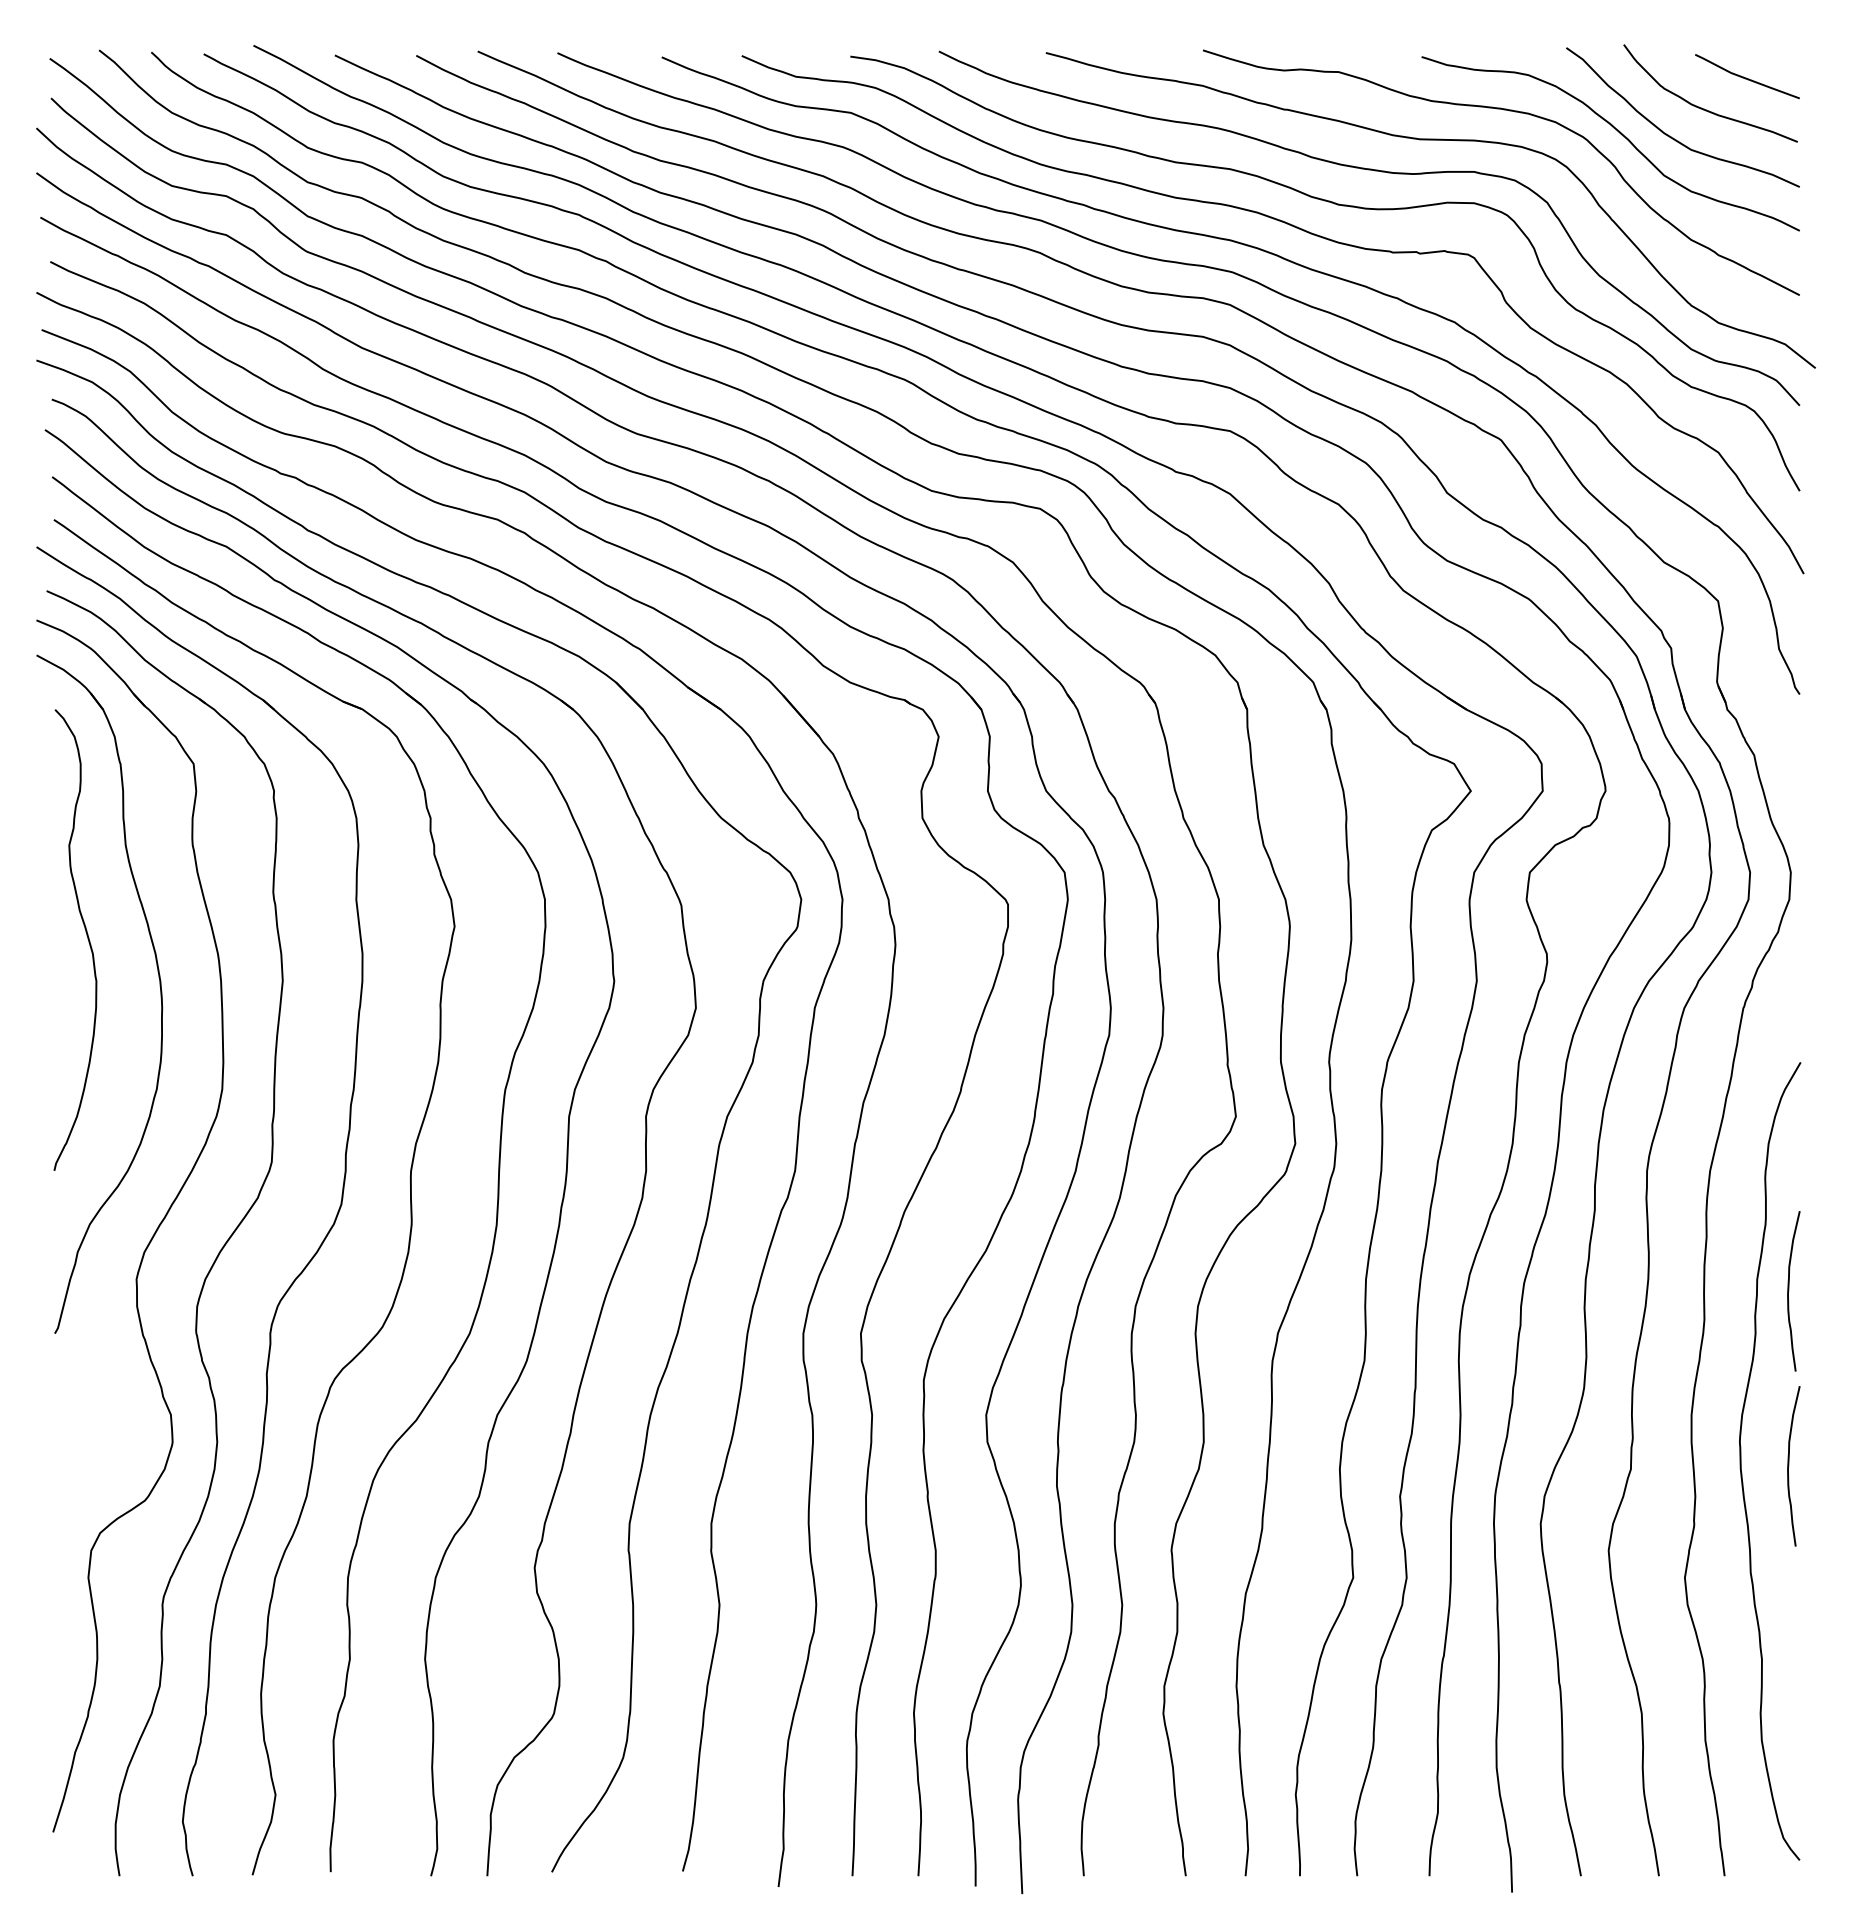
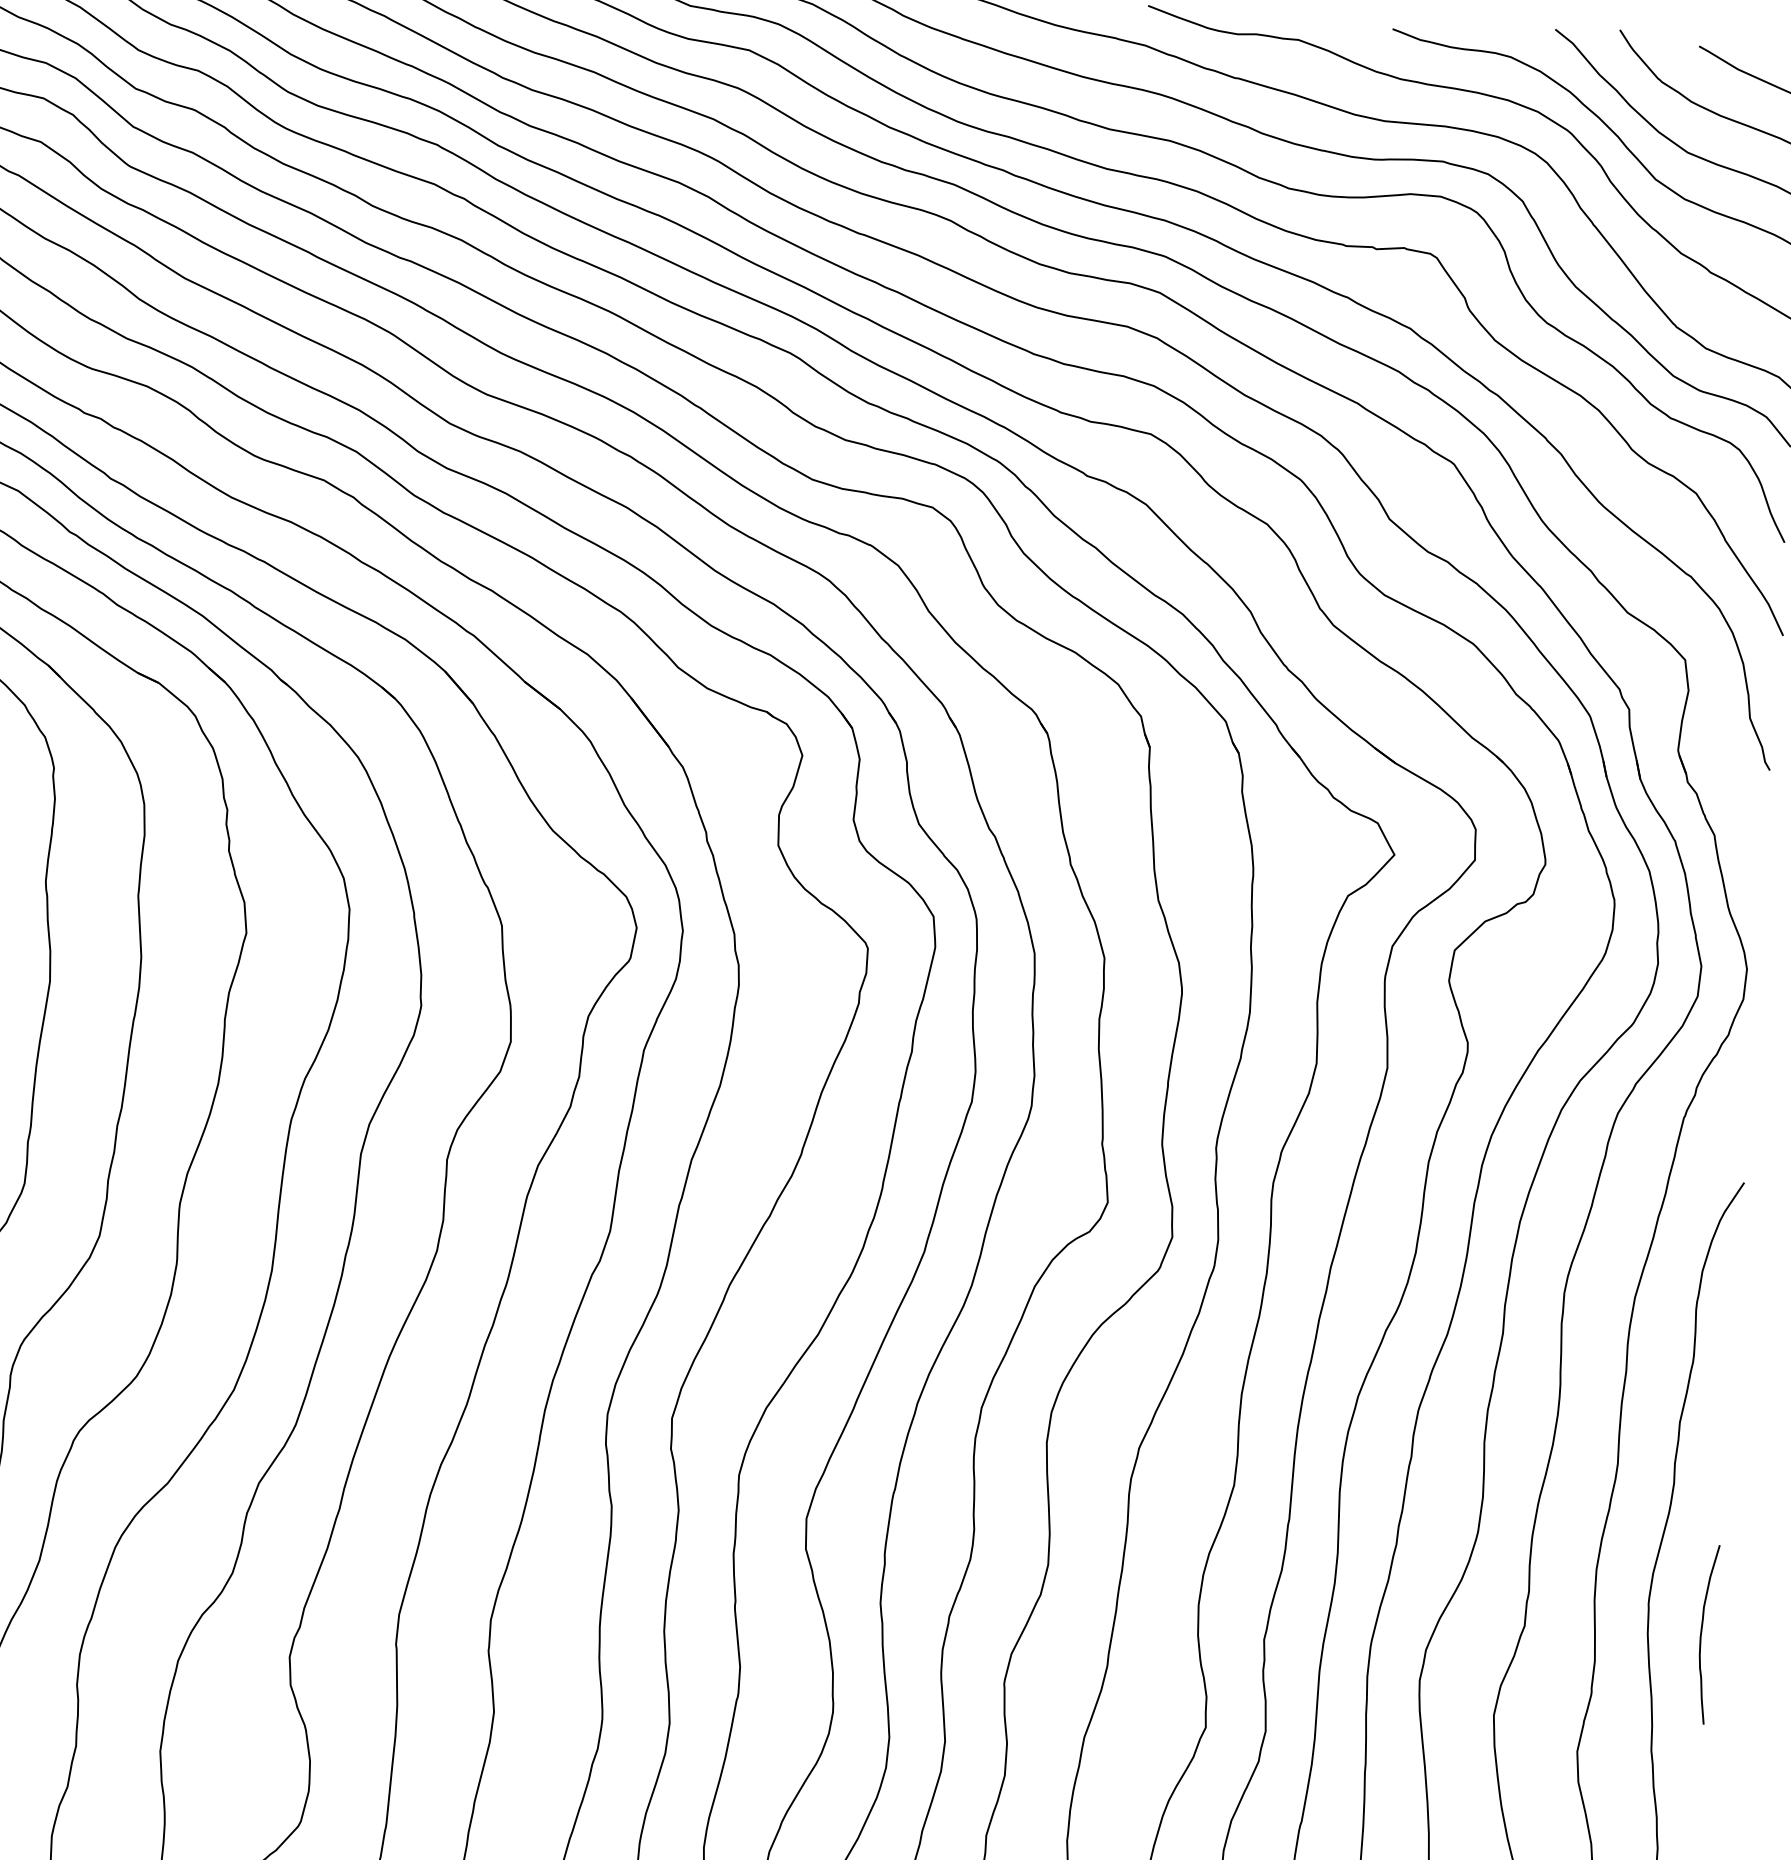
curve: (1789, 1291) -> (1715, 1438), removed

